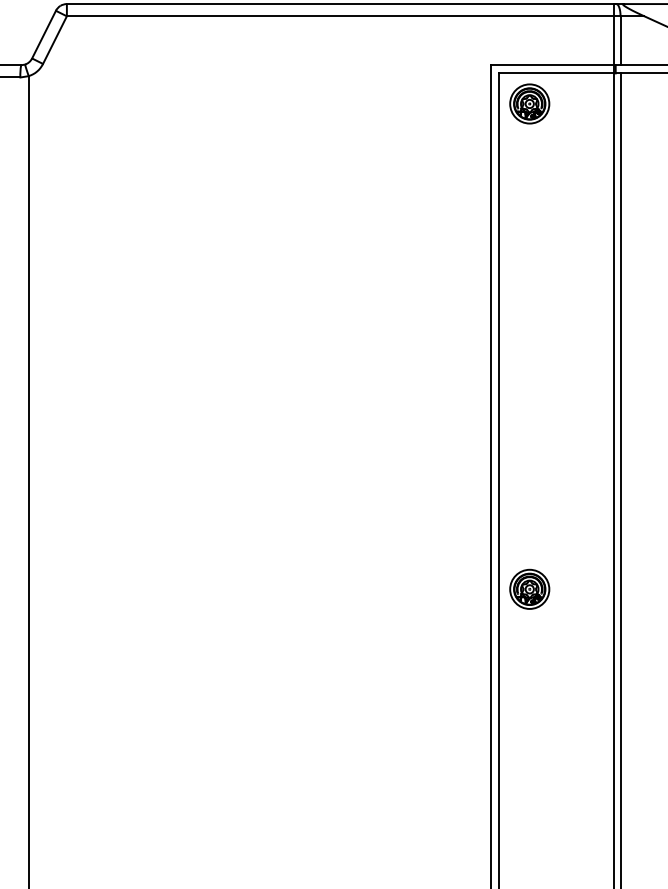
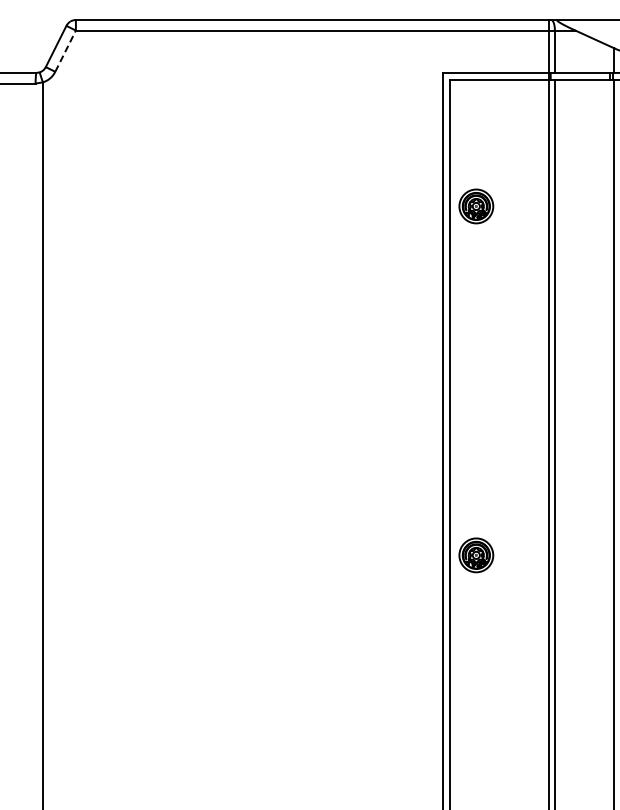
line: (54, 39) -> (65, 50), solid -> dashed
part: (529, 104) -> (476, 206), moved
part: (529, 589) -> (476, 555), moved

